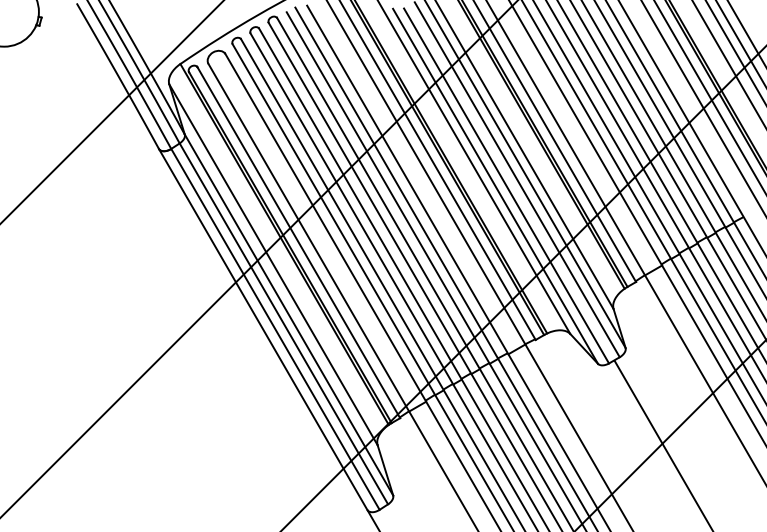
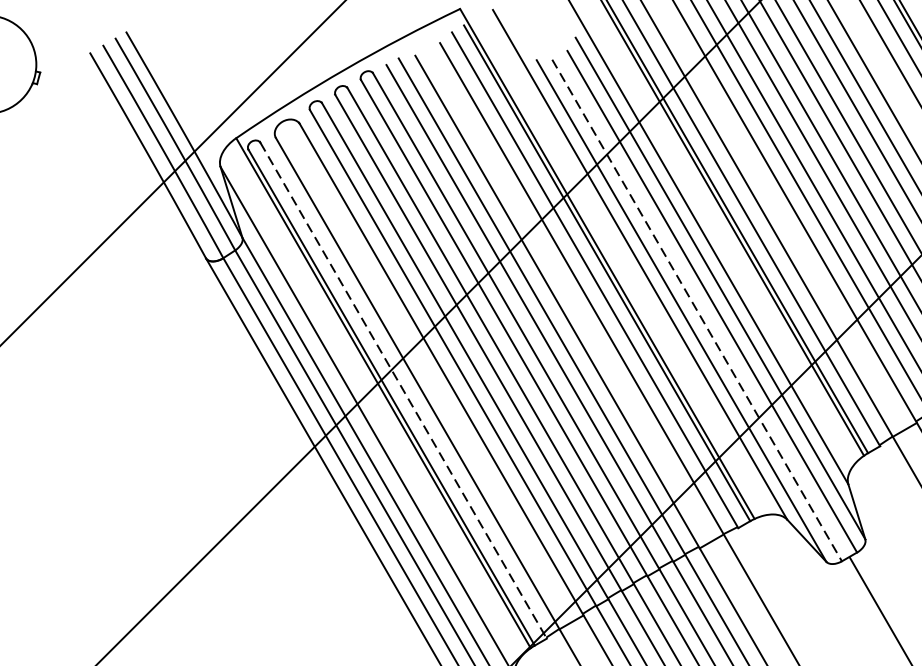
line: (506, 185) -> (697, 309), solid -> dashed
line: (298, 242) -> (403, 390), solid -> dashed

